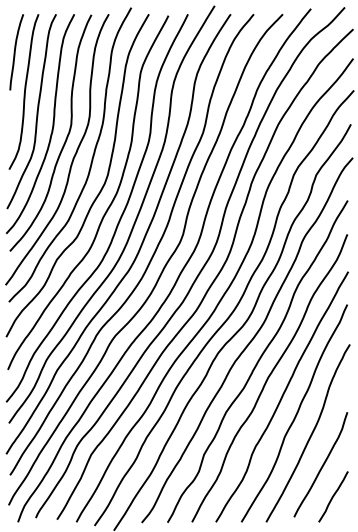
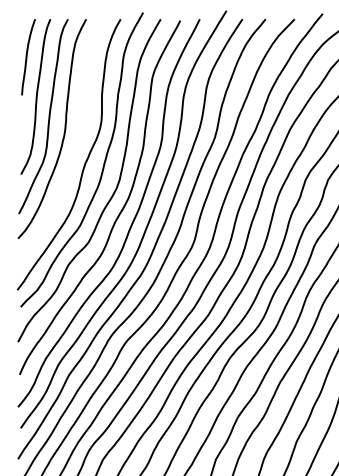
curve: (65, 138) -> (77, 143), removed

